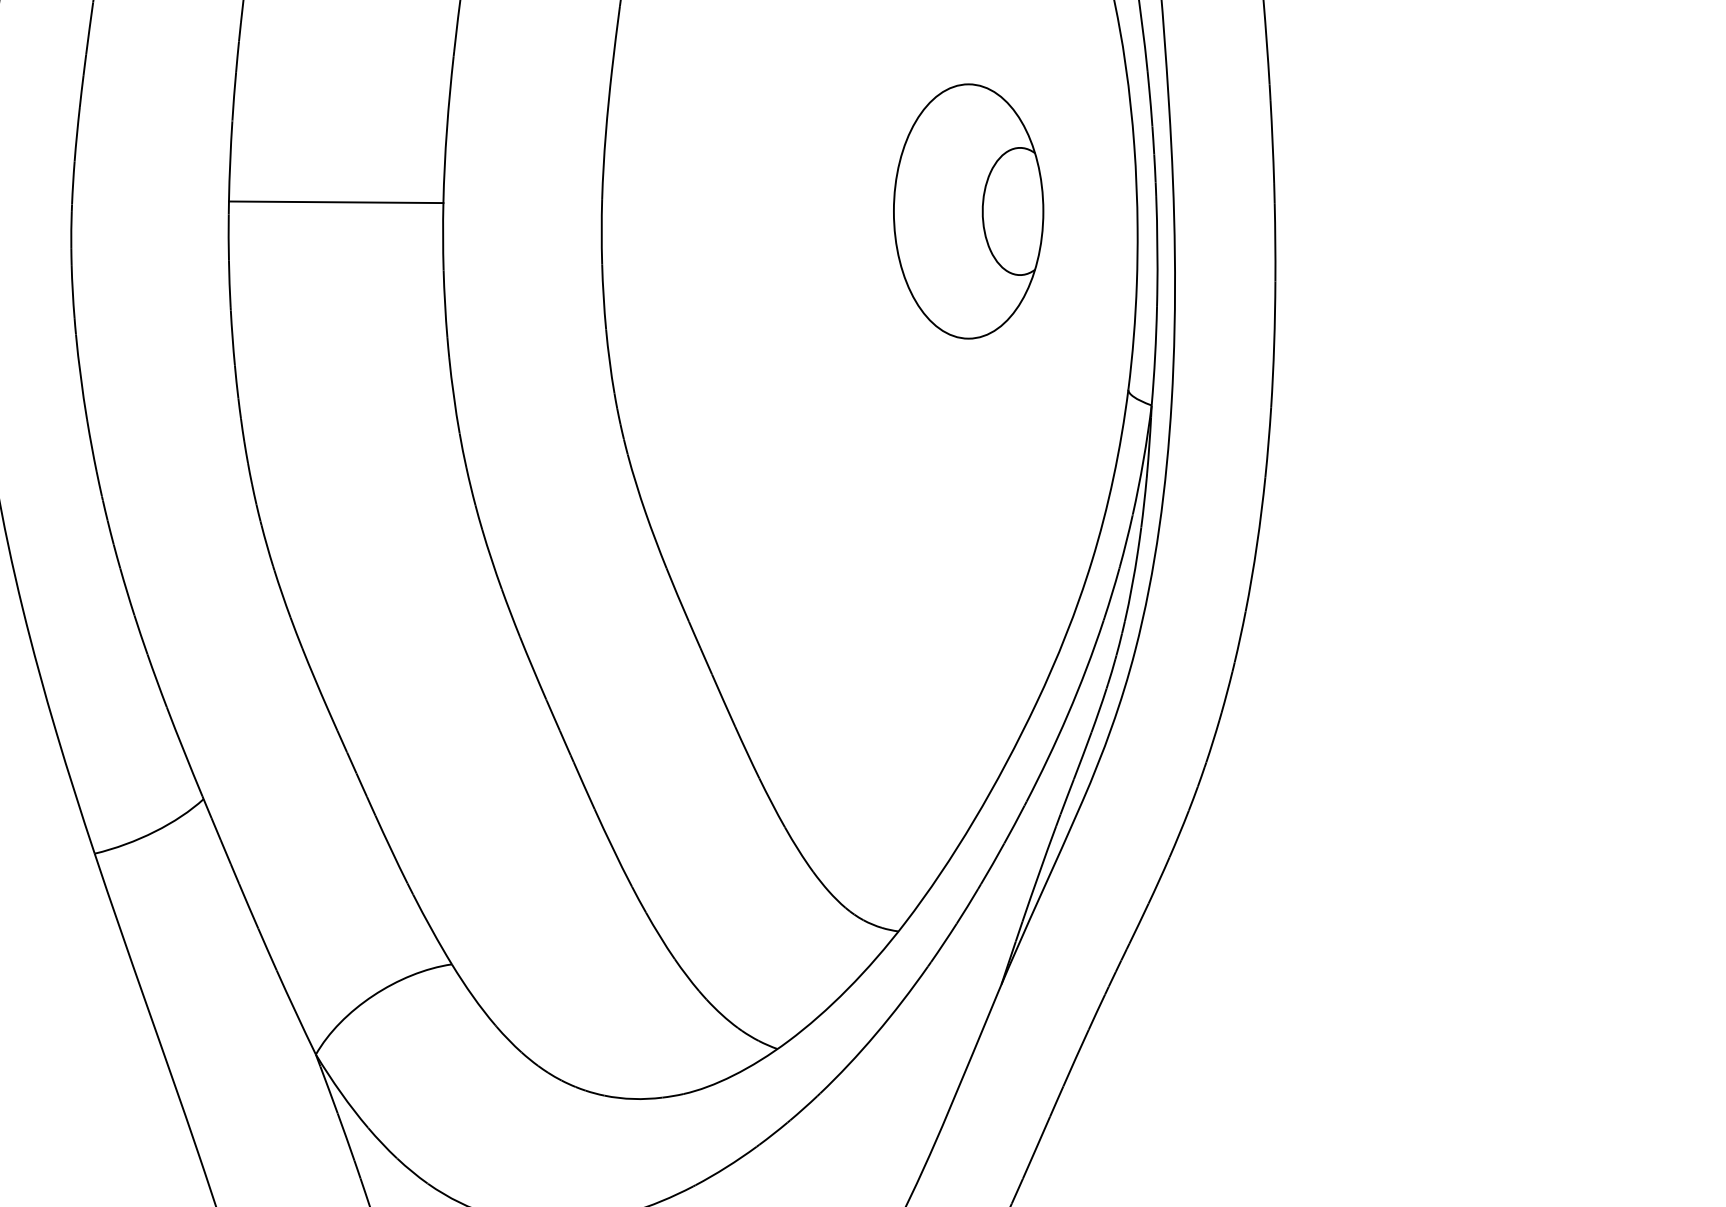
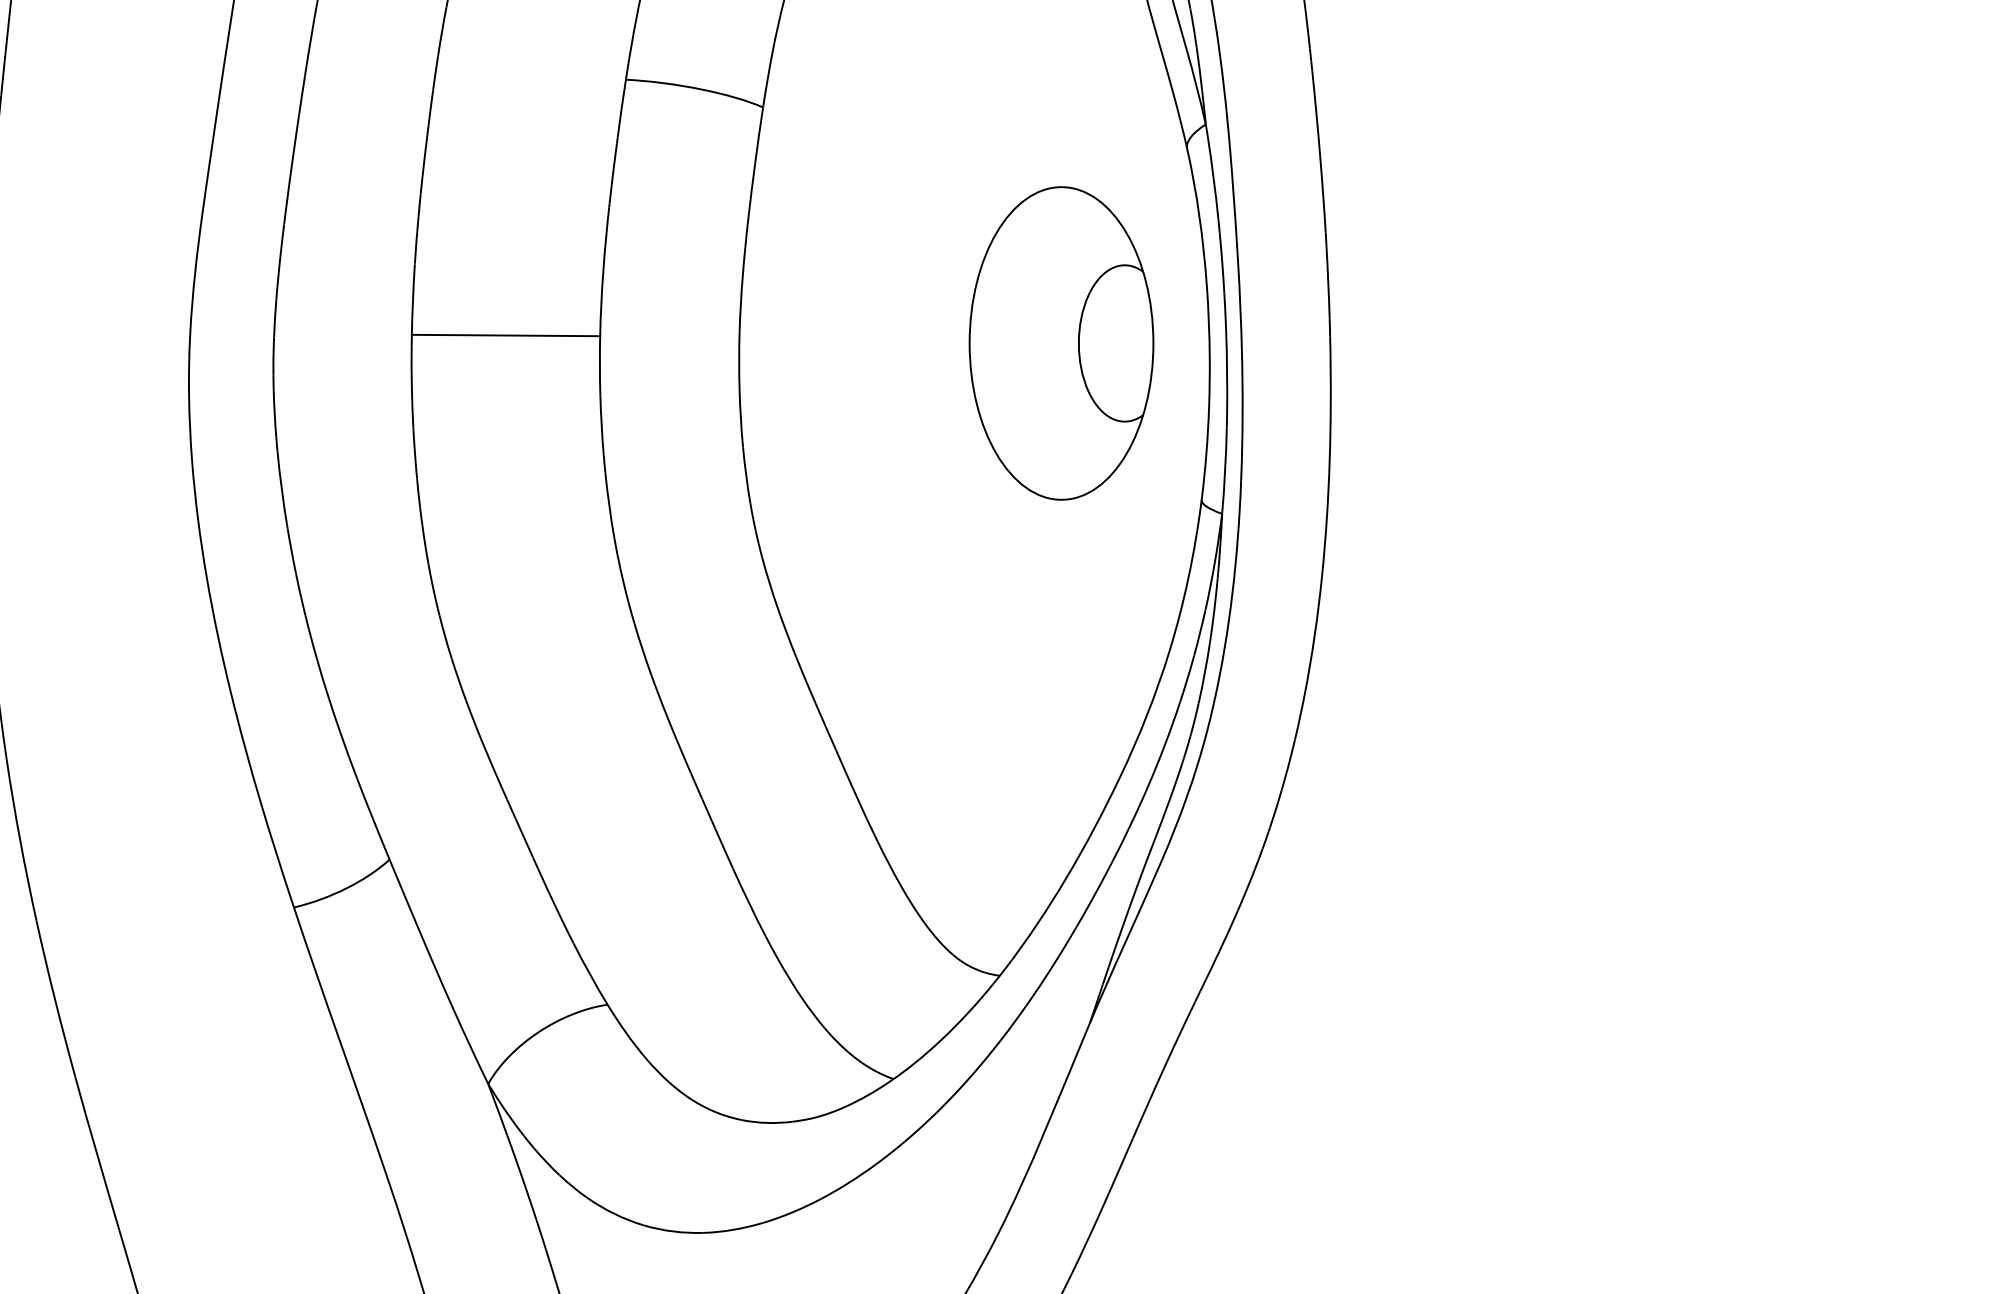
part: (967, 211) -> (1060, 343), size x1.4

